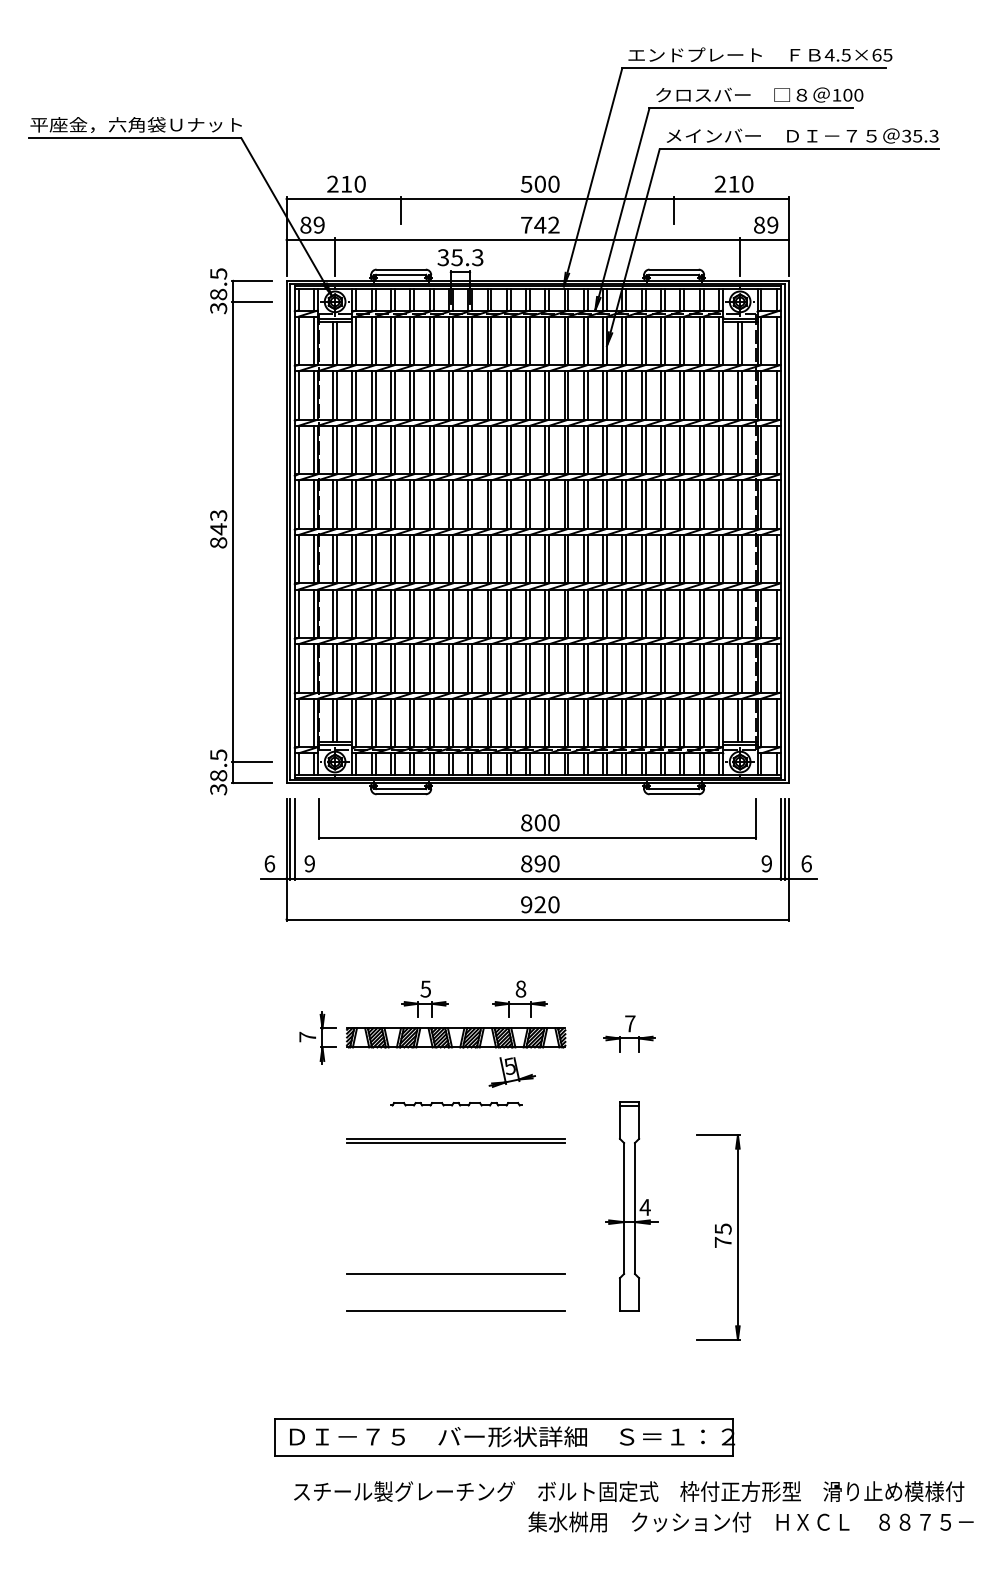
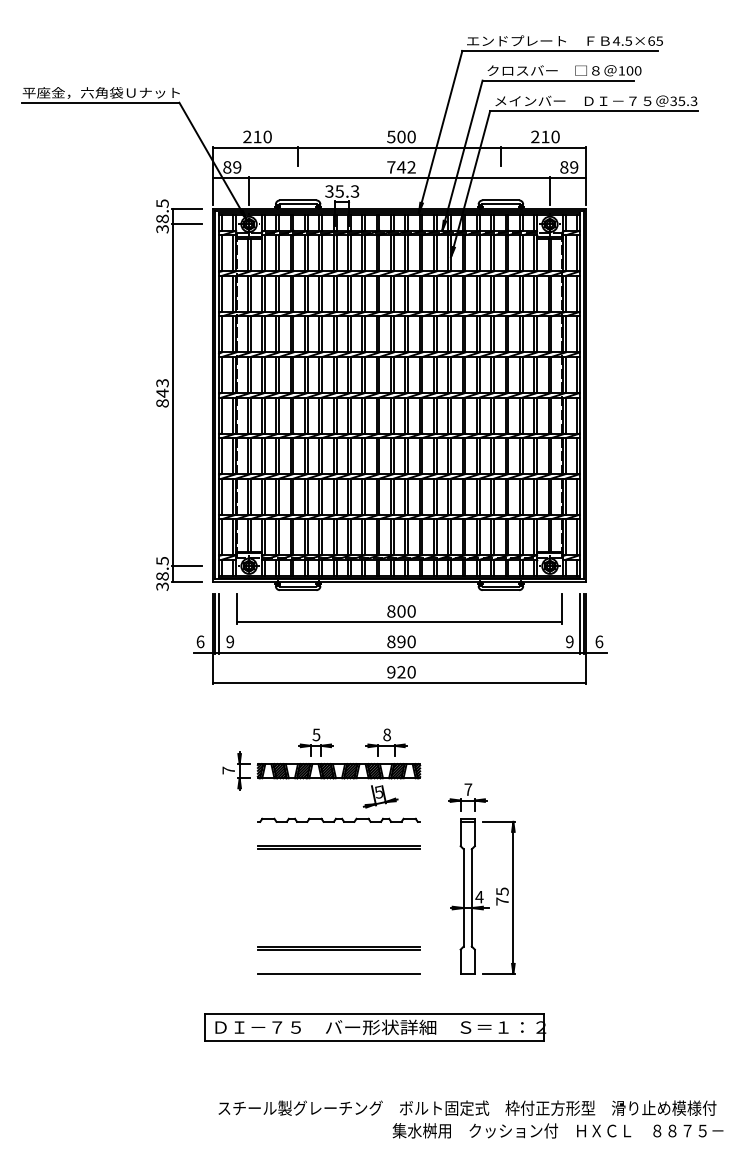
part: (629, 1033) -> (467, 796), moved
part: (455, 1104) -> (338, 820), size x1.67
part: (718, 1237) -> (498, 897), moved
line: (456, 1278) -> (339, 949), added
part: (504, 1437) -> (374, 1027), moved

